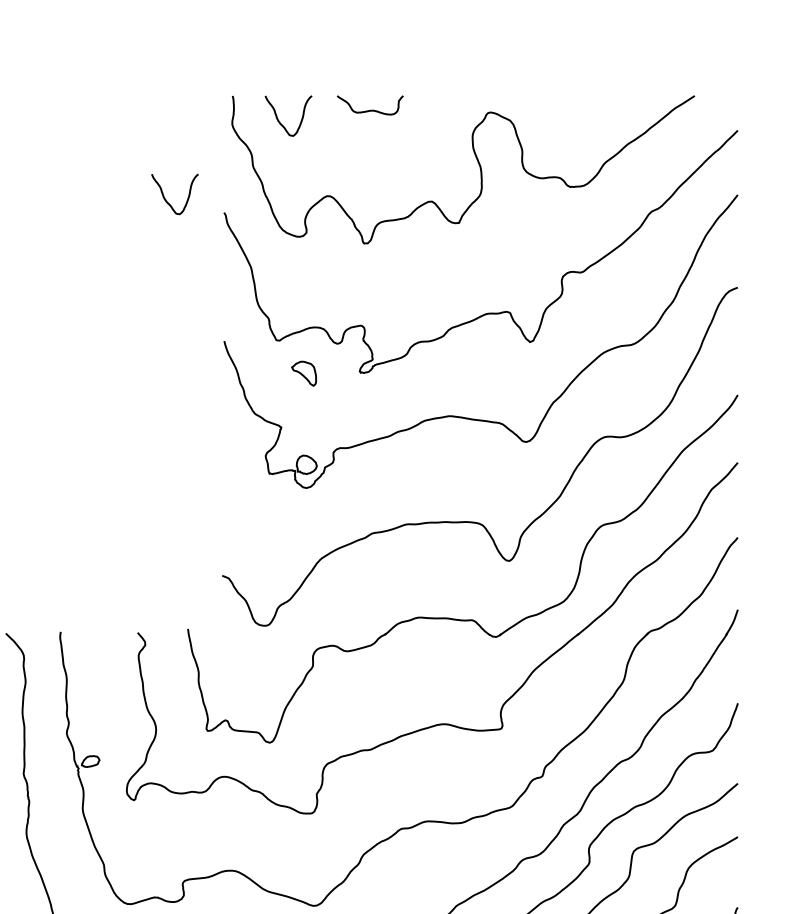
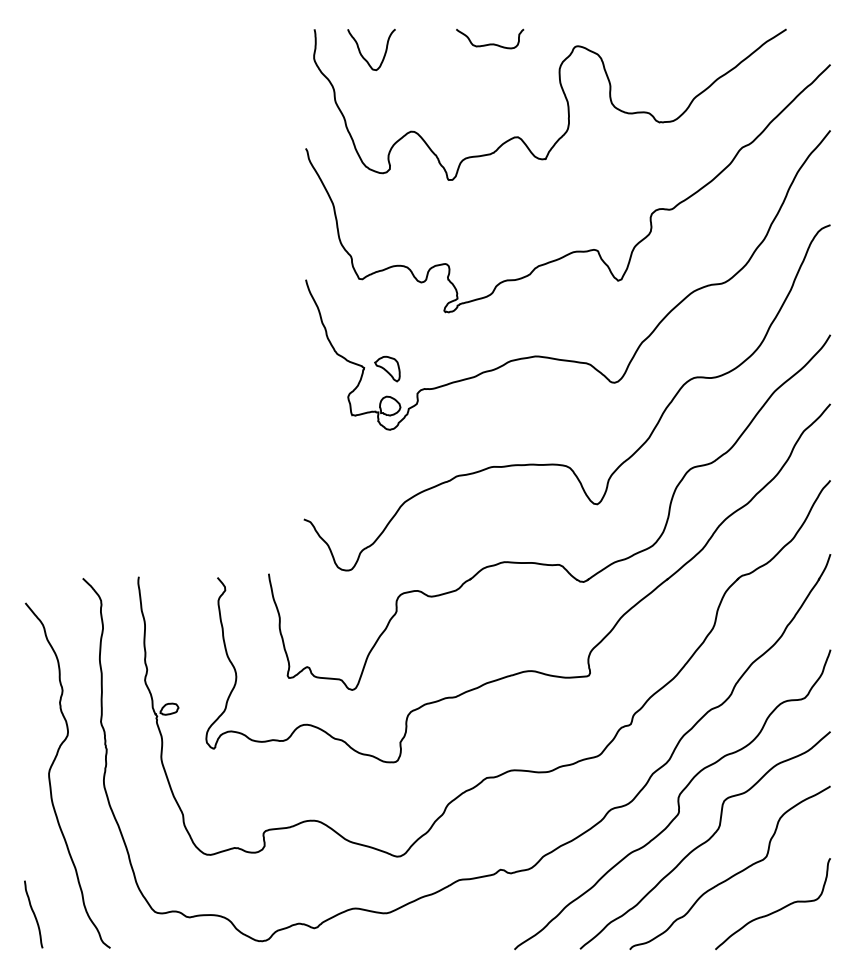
curve: (370, 109) -> (490, 43), moved
curve: (166, 198) -> (246, 134), removed
part: (304, 373) -> (387, 368), moved

